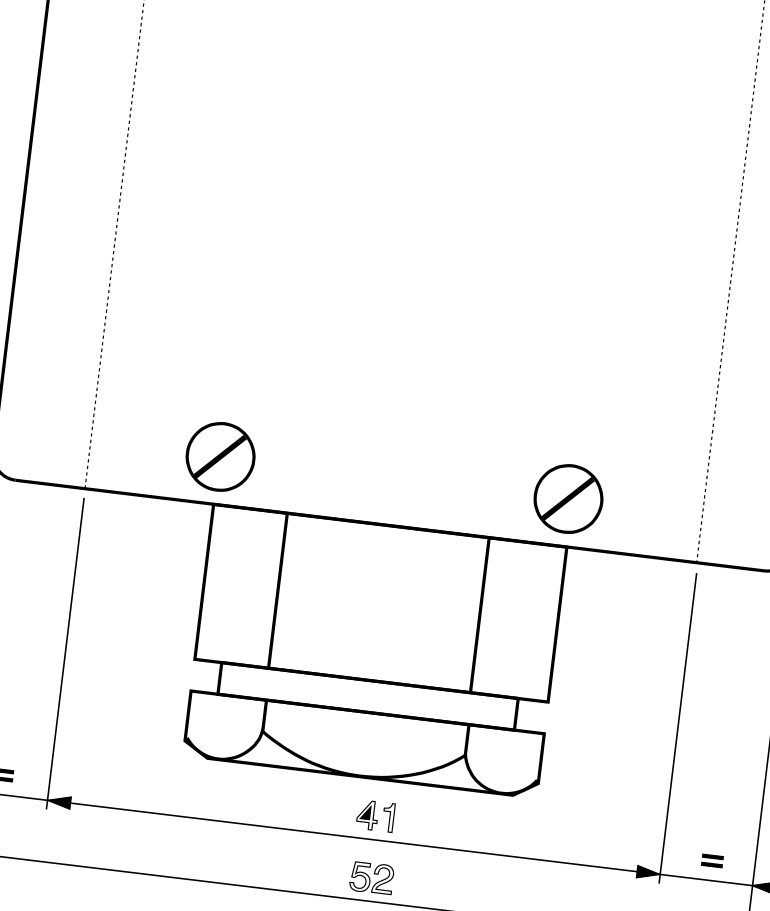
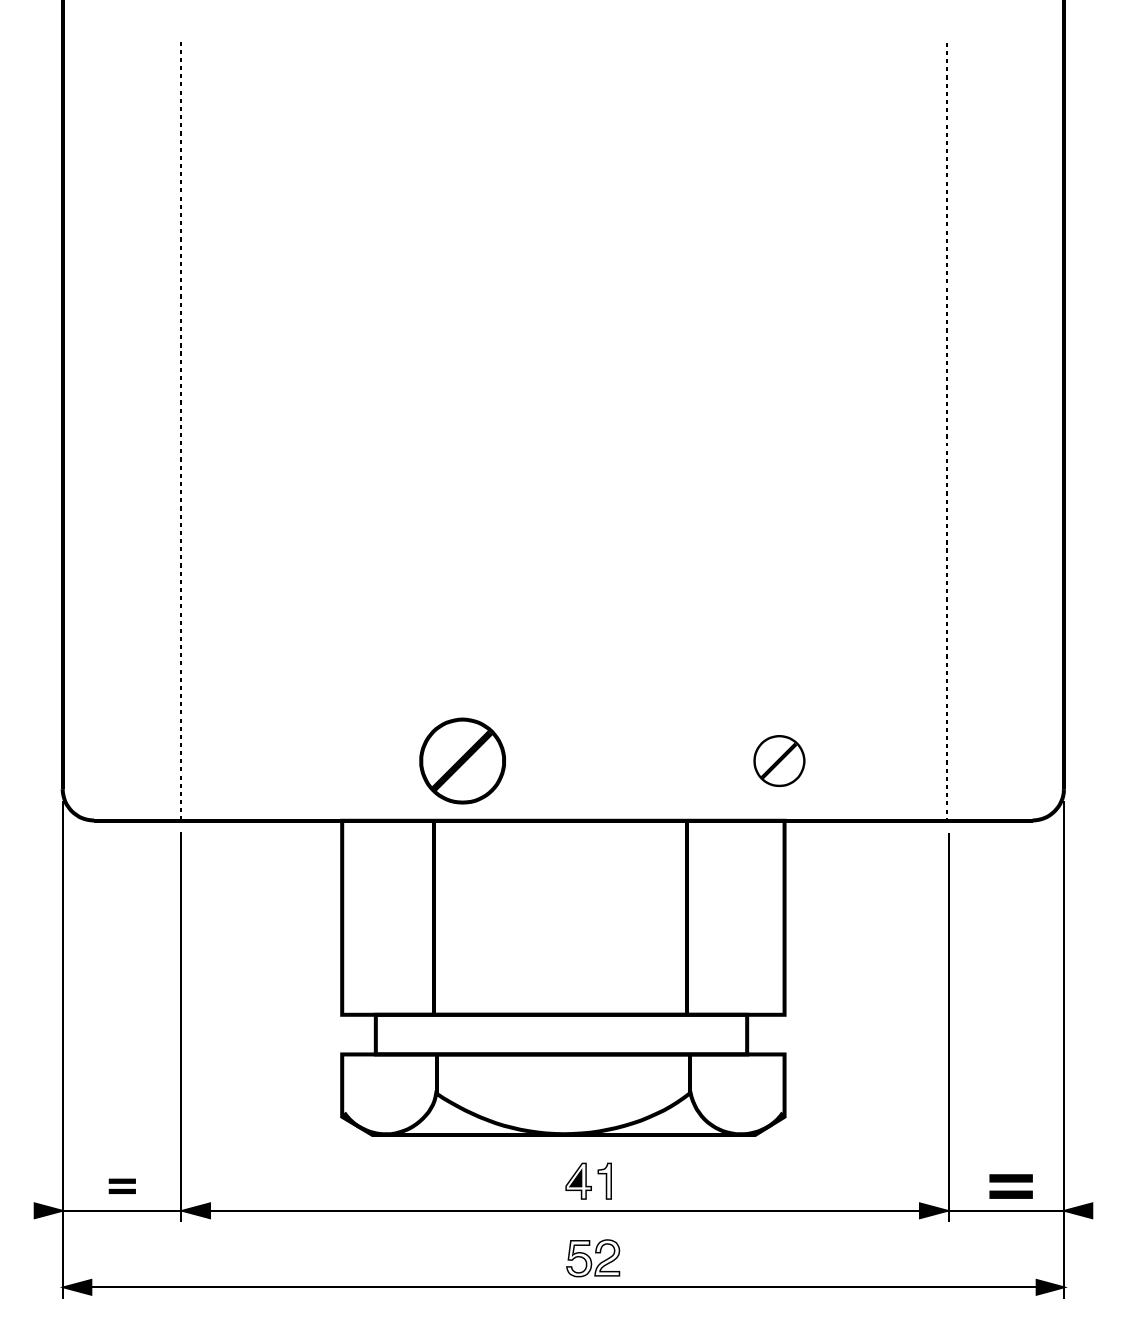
part: (220, 456) -> (462, 760), moved
part: (568, 498) -> (779, 760), size x0.6
part: (712, 860) -> (1010, 1185), size x1.6

